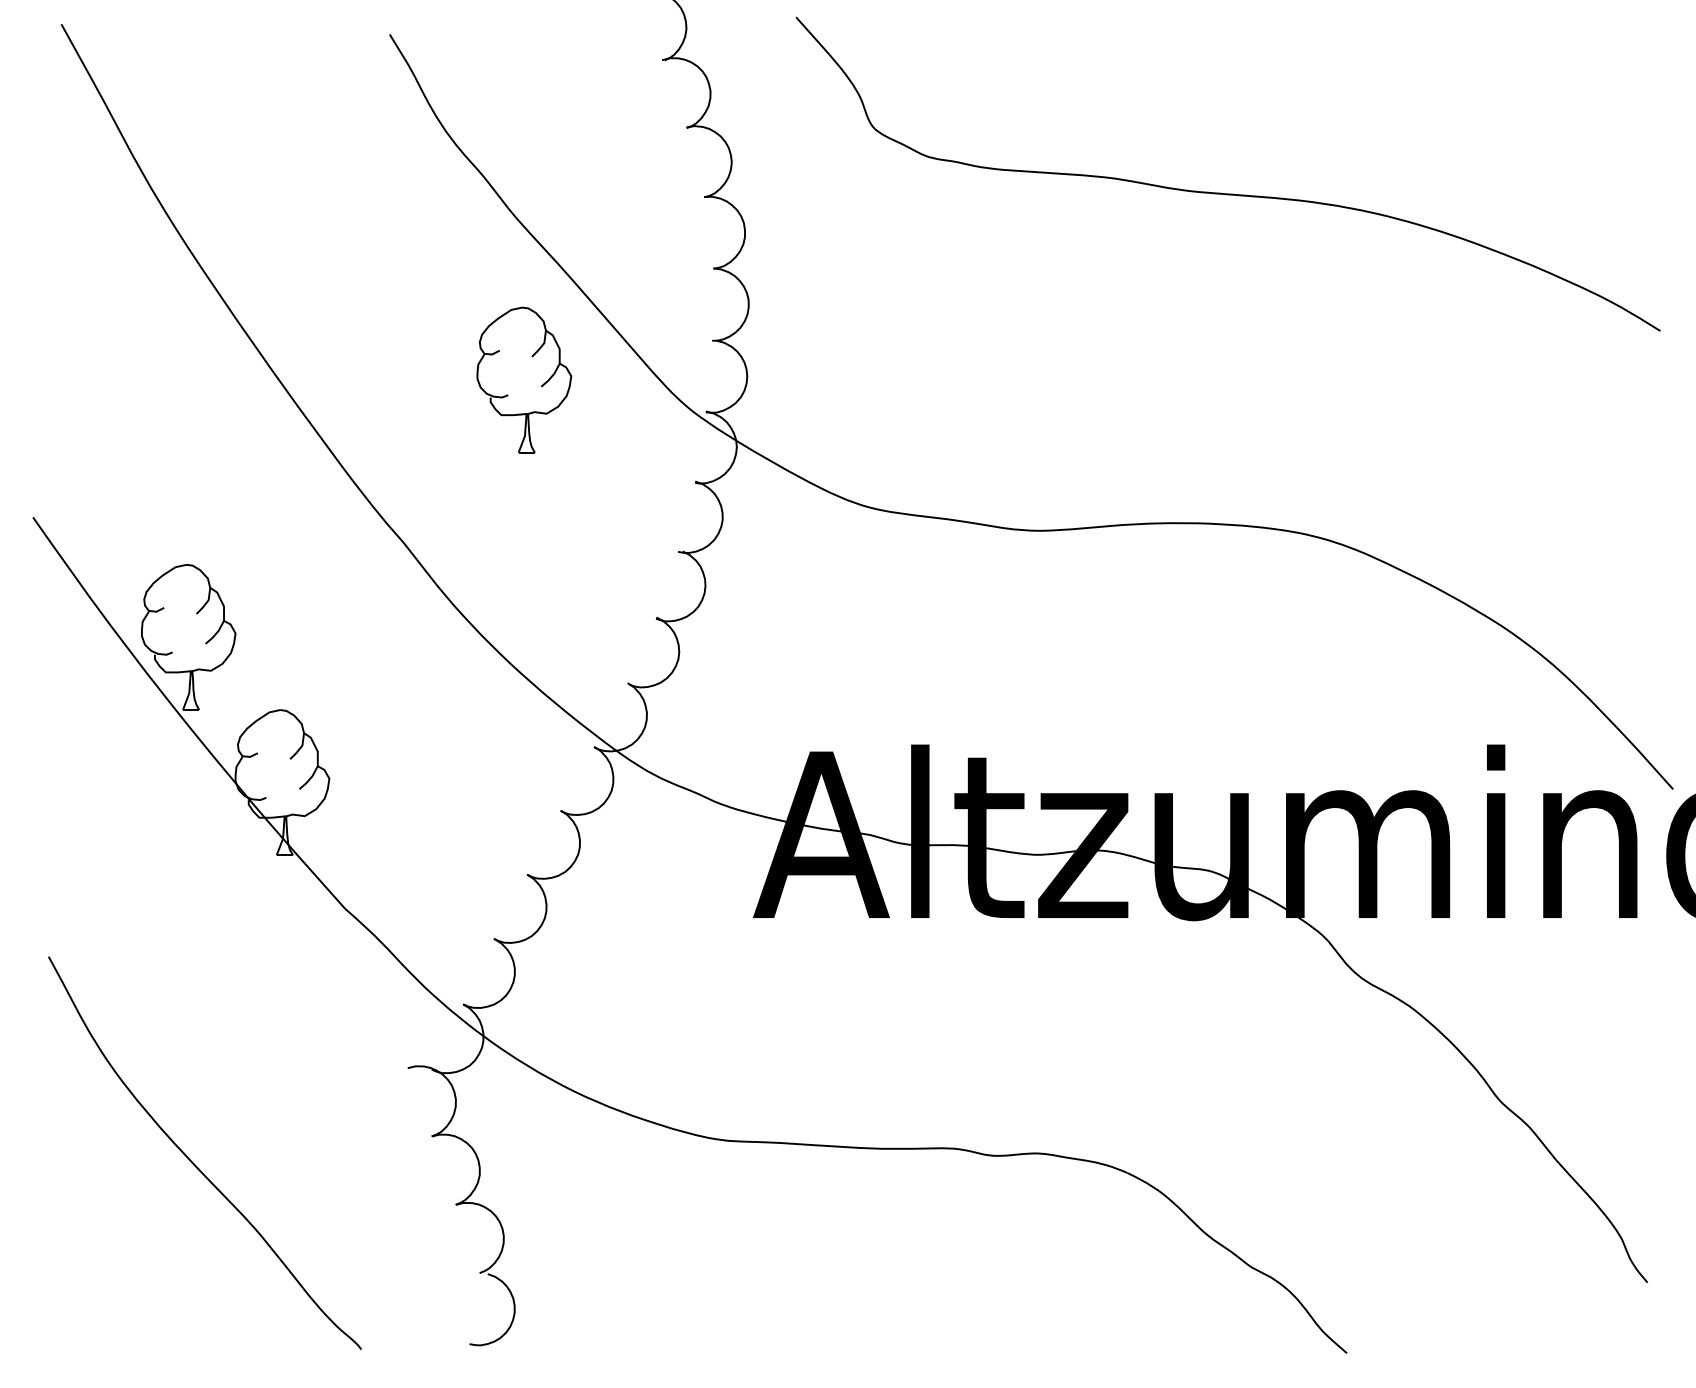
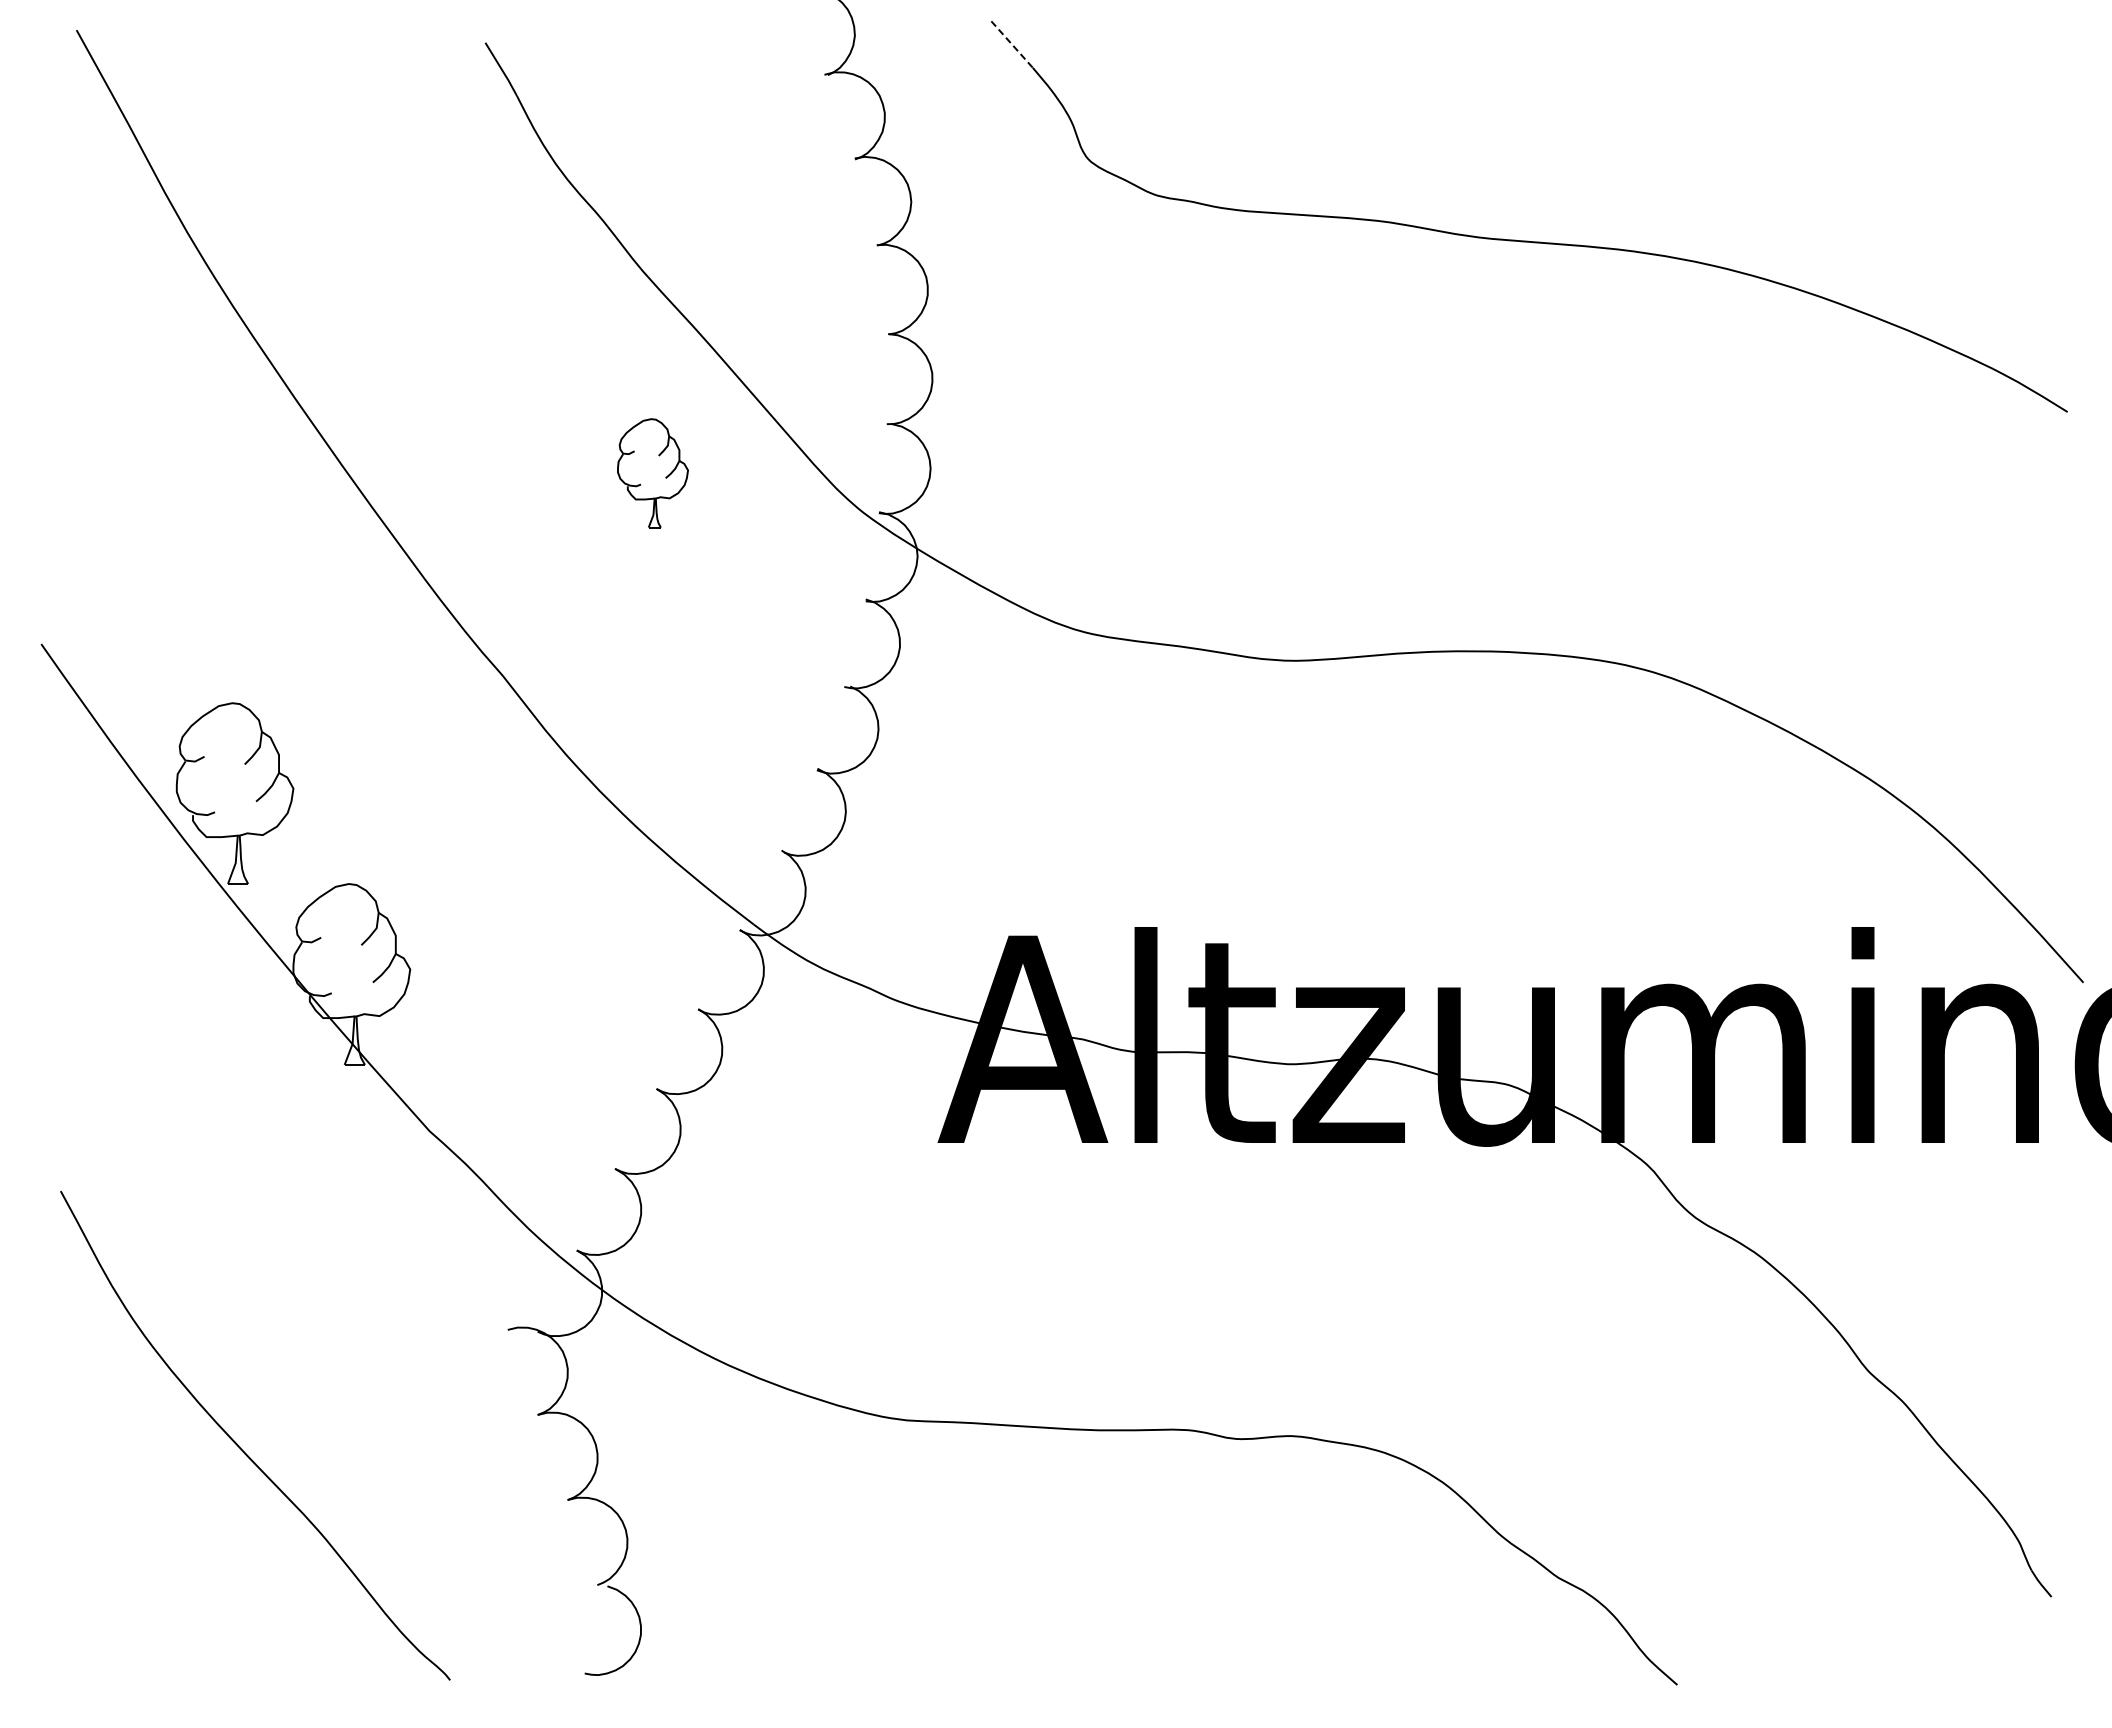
line: (813, 35) -> (1012, 44), solid -> dashed
part: (523, 380) -> (652, 473), size x0.6

